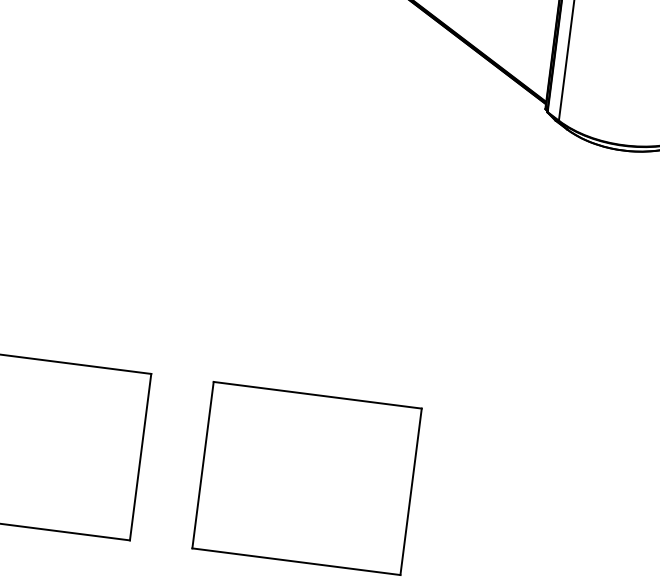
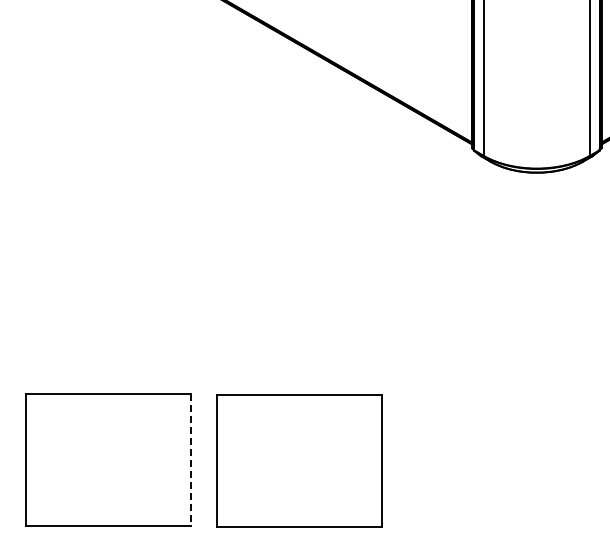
line: (140, 457) -> (190, 460), solid -> dashed
part: (306, 477) -> (299, 460), moved

